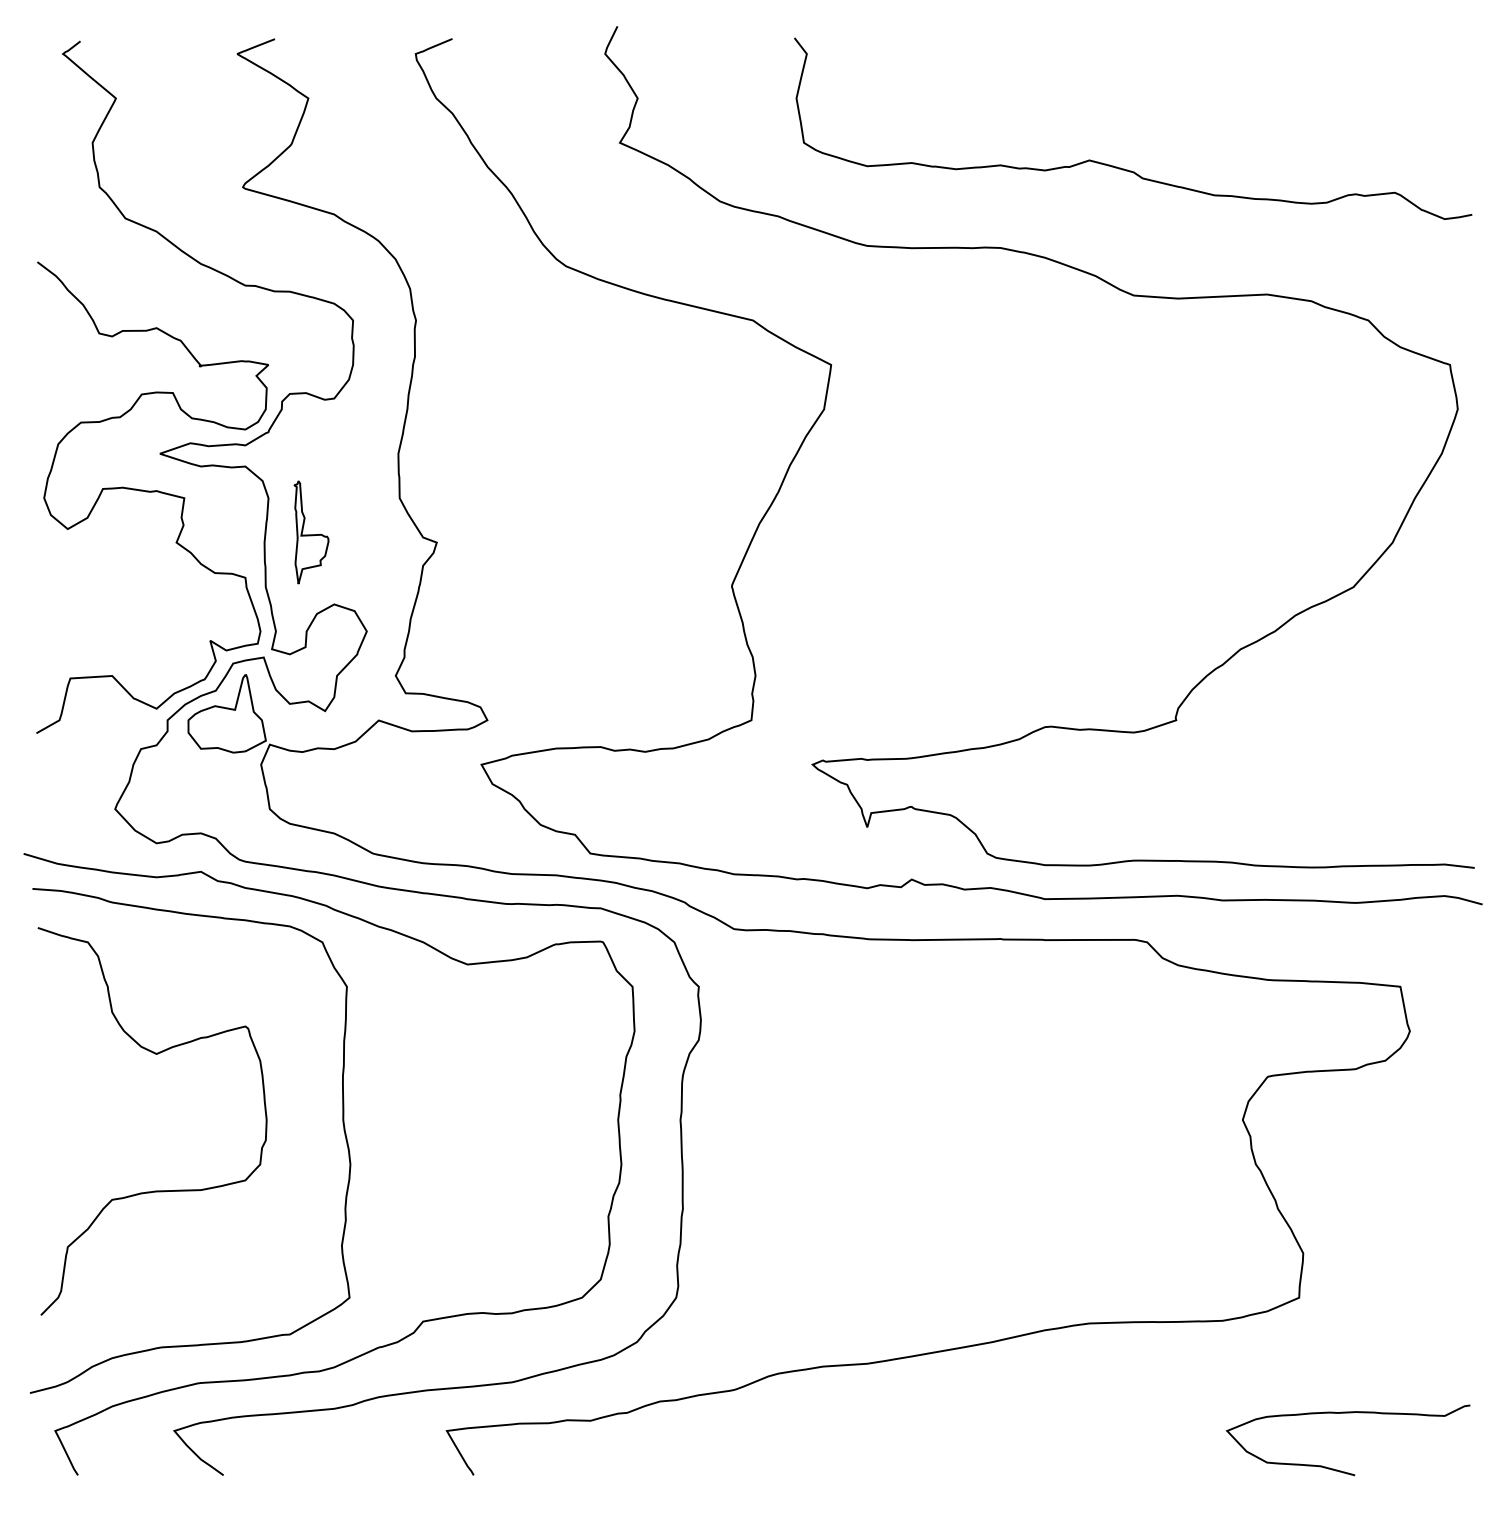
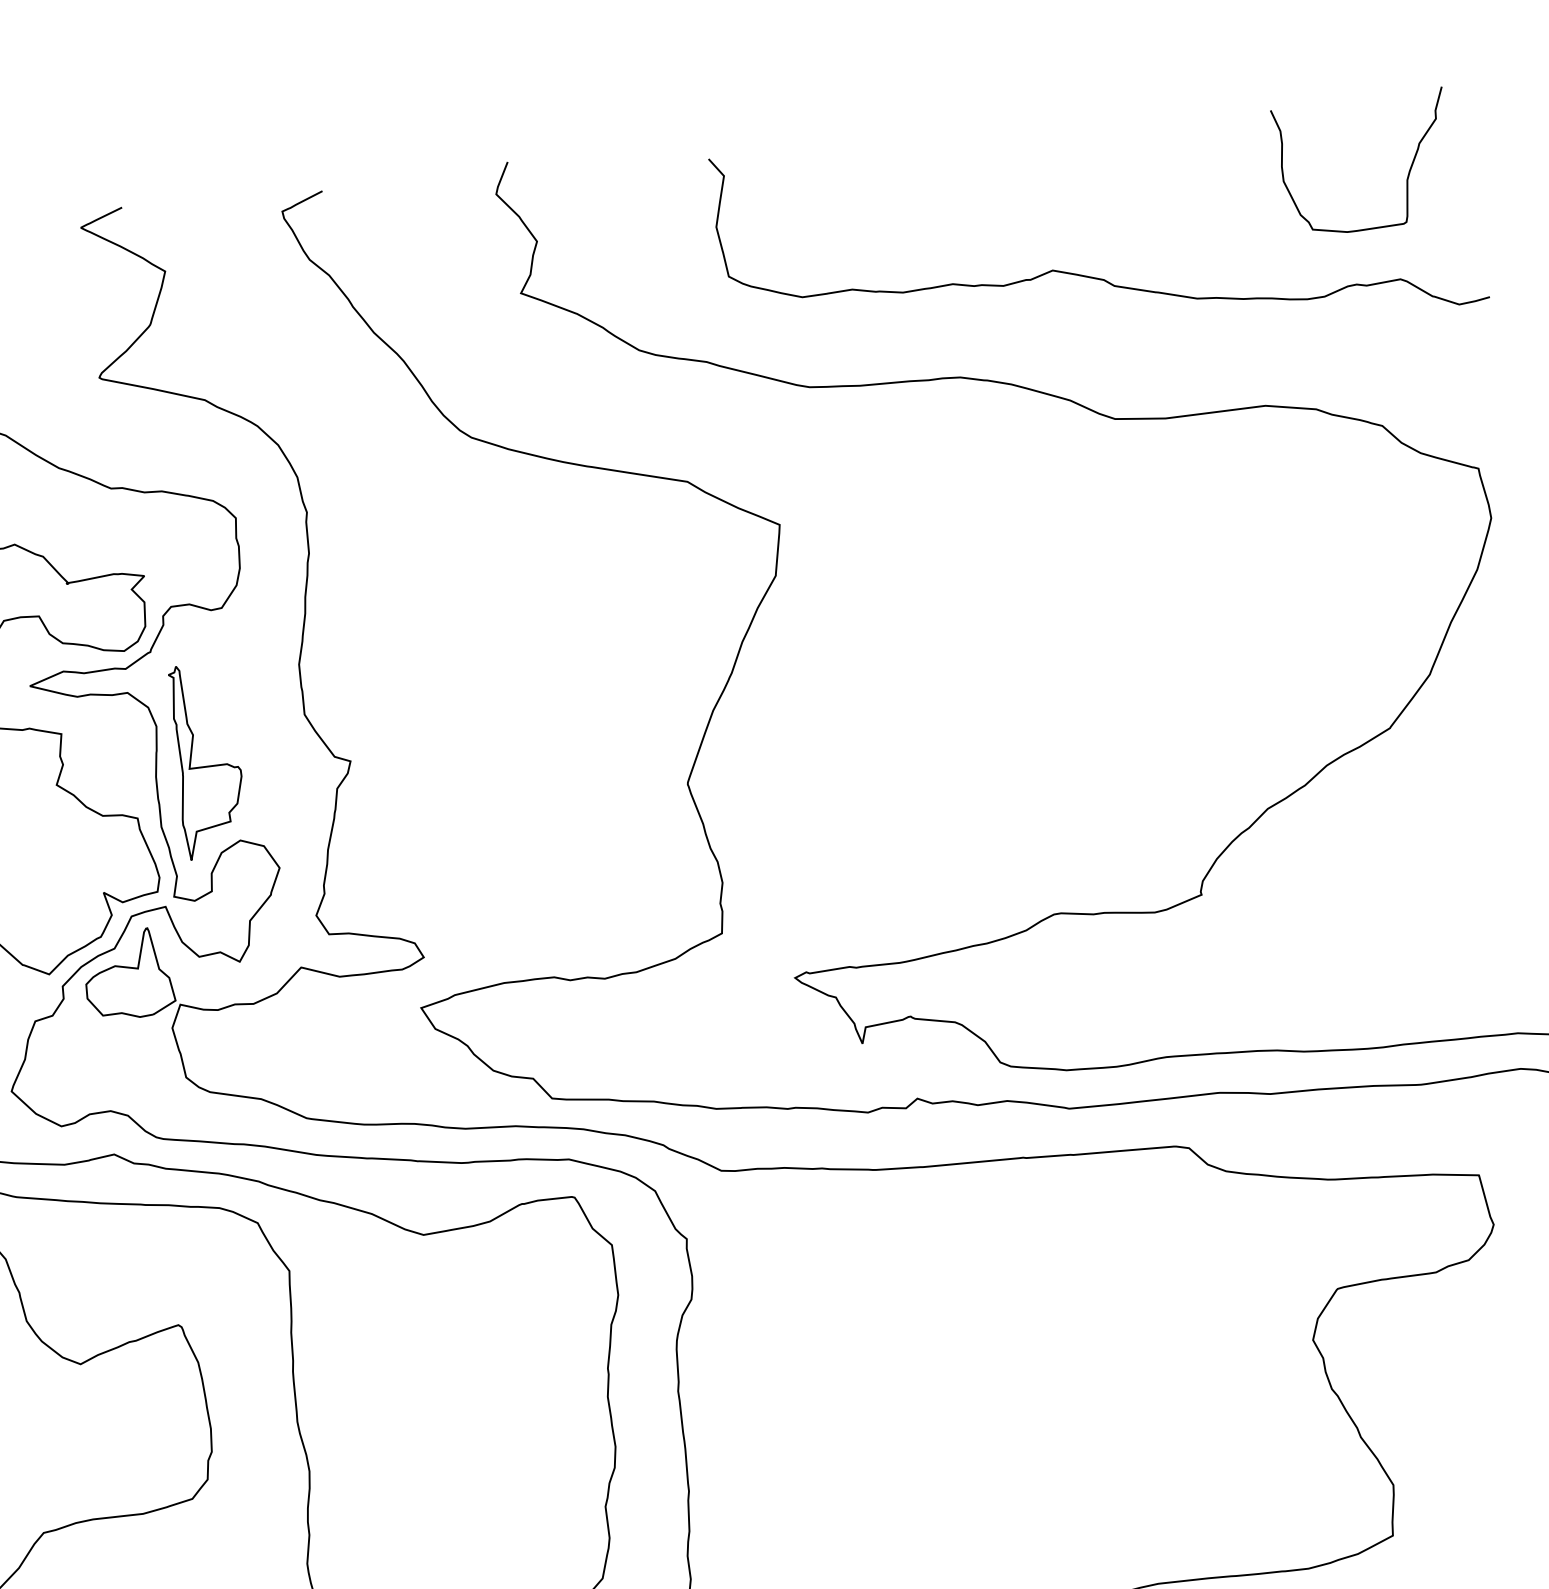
curve: (1408, 100) -> (1407, 173), added
part: (311, 532) -> (208, 761), size x1.67

